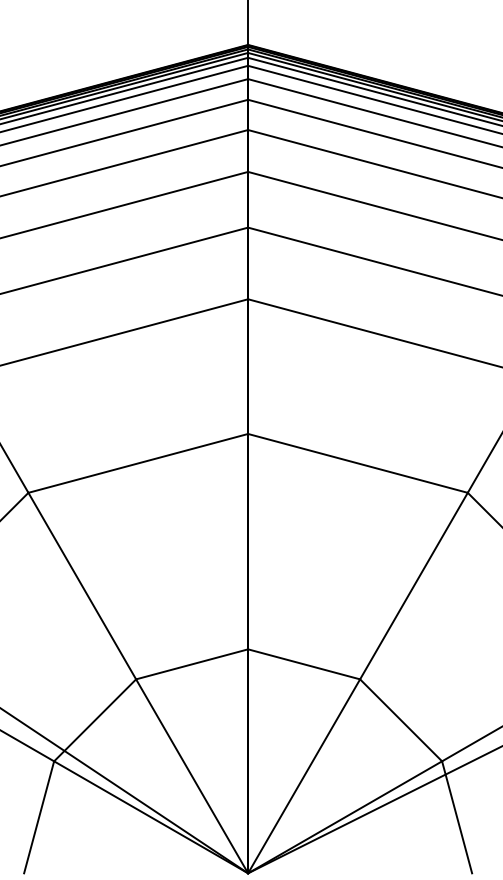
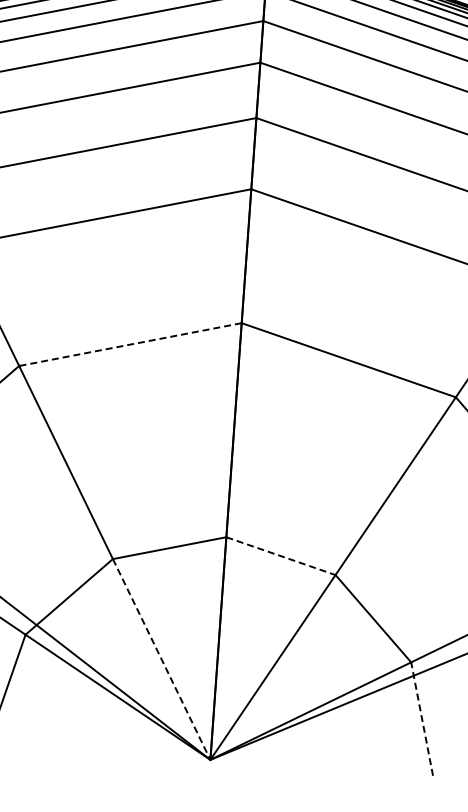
line: (138, 463) -> (130, 344), solid -> dashed
line: (304, 664) -> (281, 556), solid -> dashed
line: (192, 776) -> (162, 659), solid -> dashed
line: (457, 817) -> (422, 719), solid -> dashed

